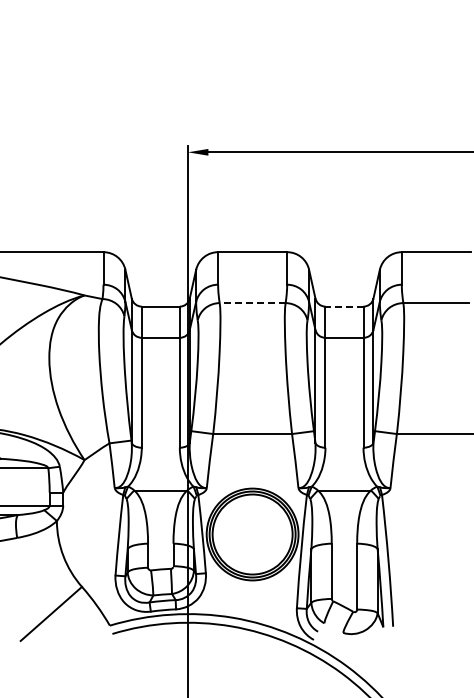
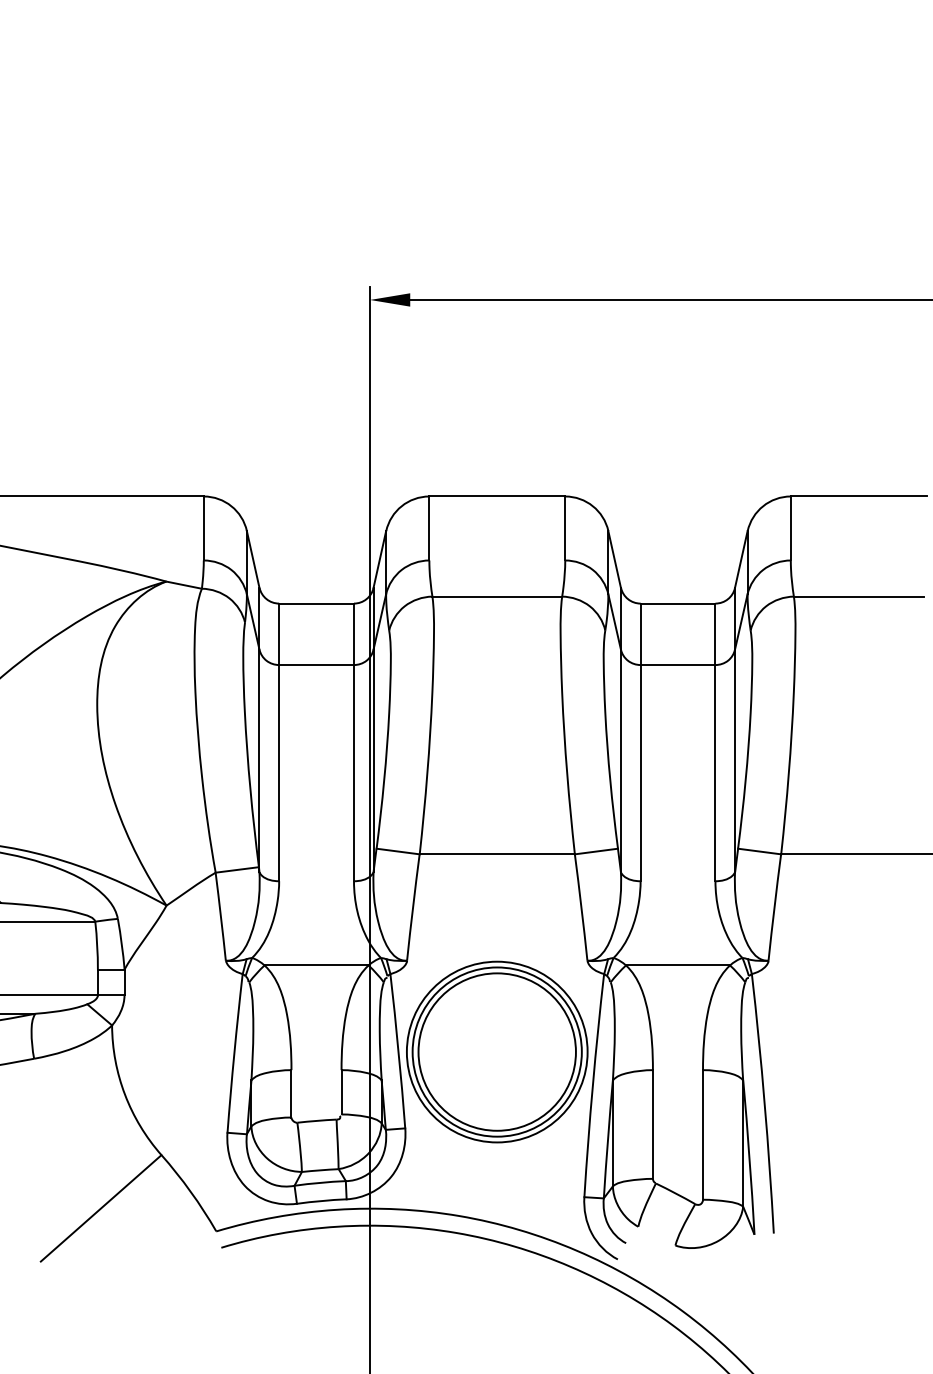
line: (252, 303) -> (497, 597), dashed -> solid
line: (344, 306) -> (678, 603), dashed -> solid

